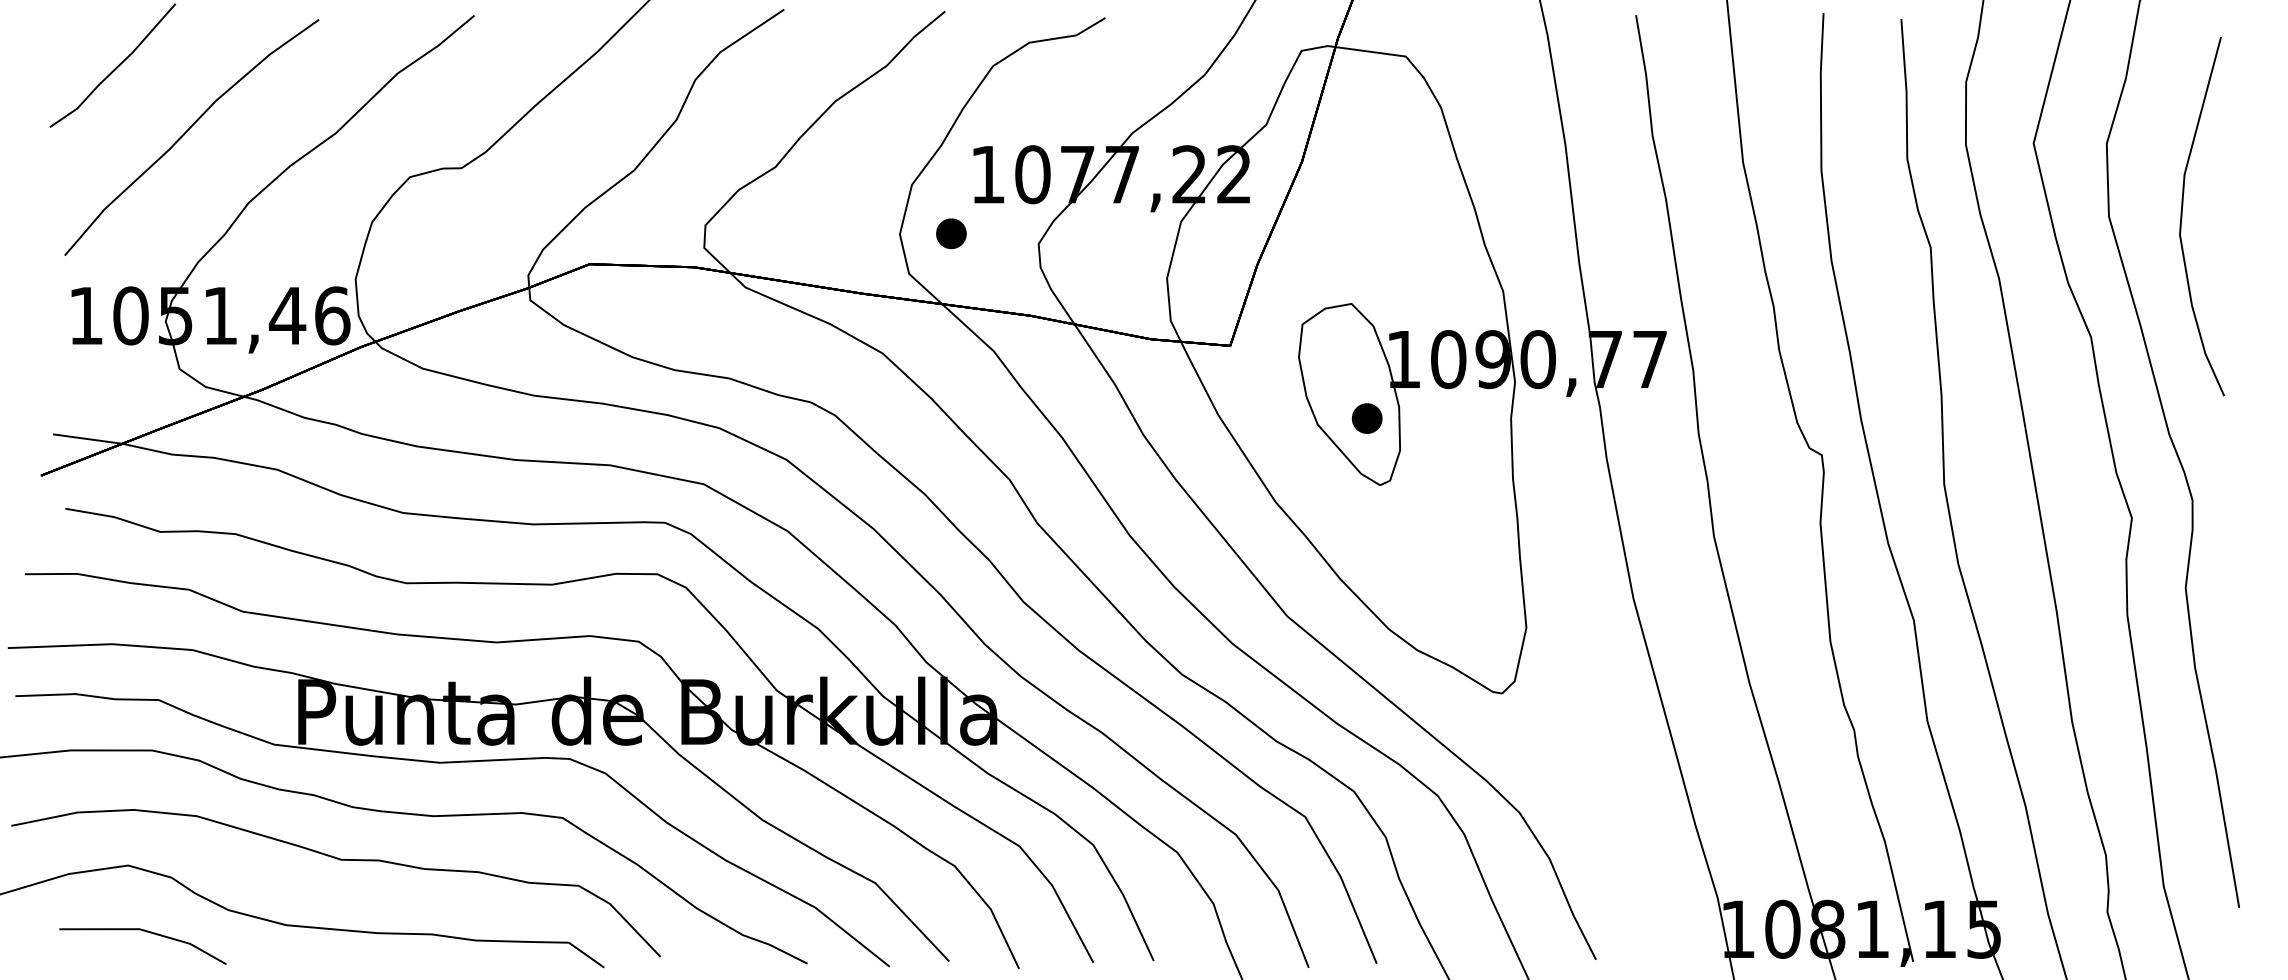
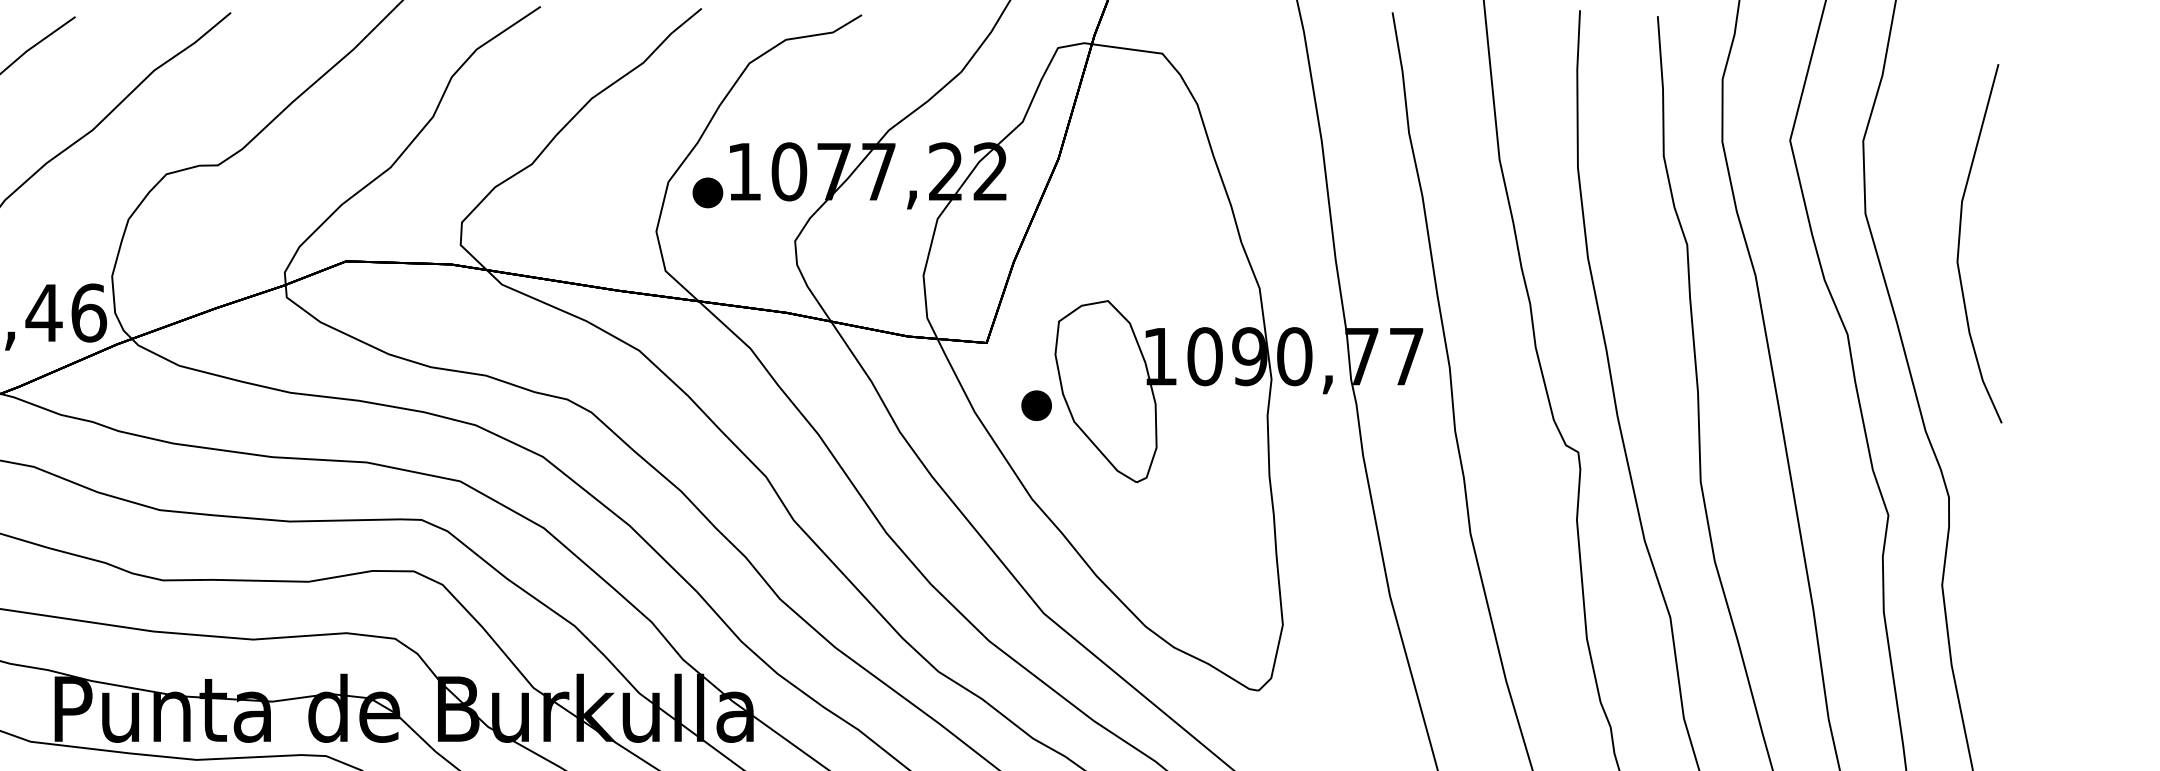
curve: (2182, 216) -> (1959, 243), moved
part: (951, 233) -> (707, 192), moved
part: (1366, 418) -> (1035, 405), moved

